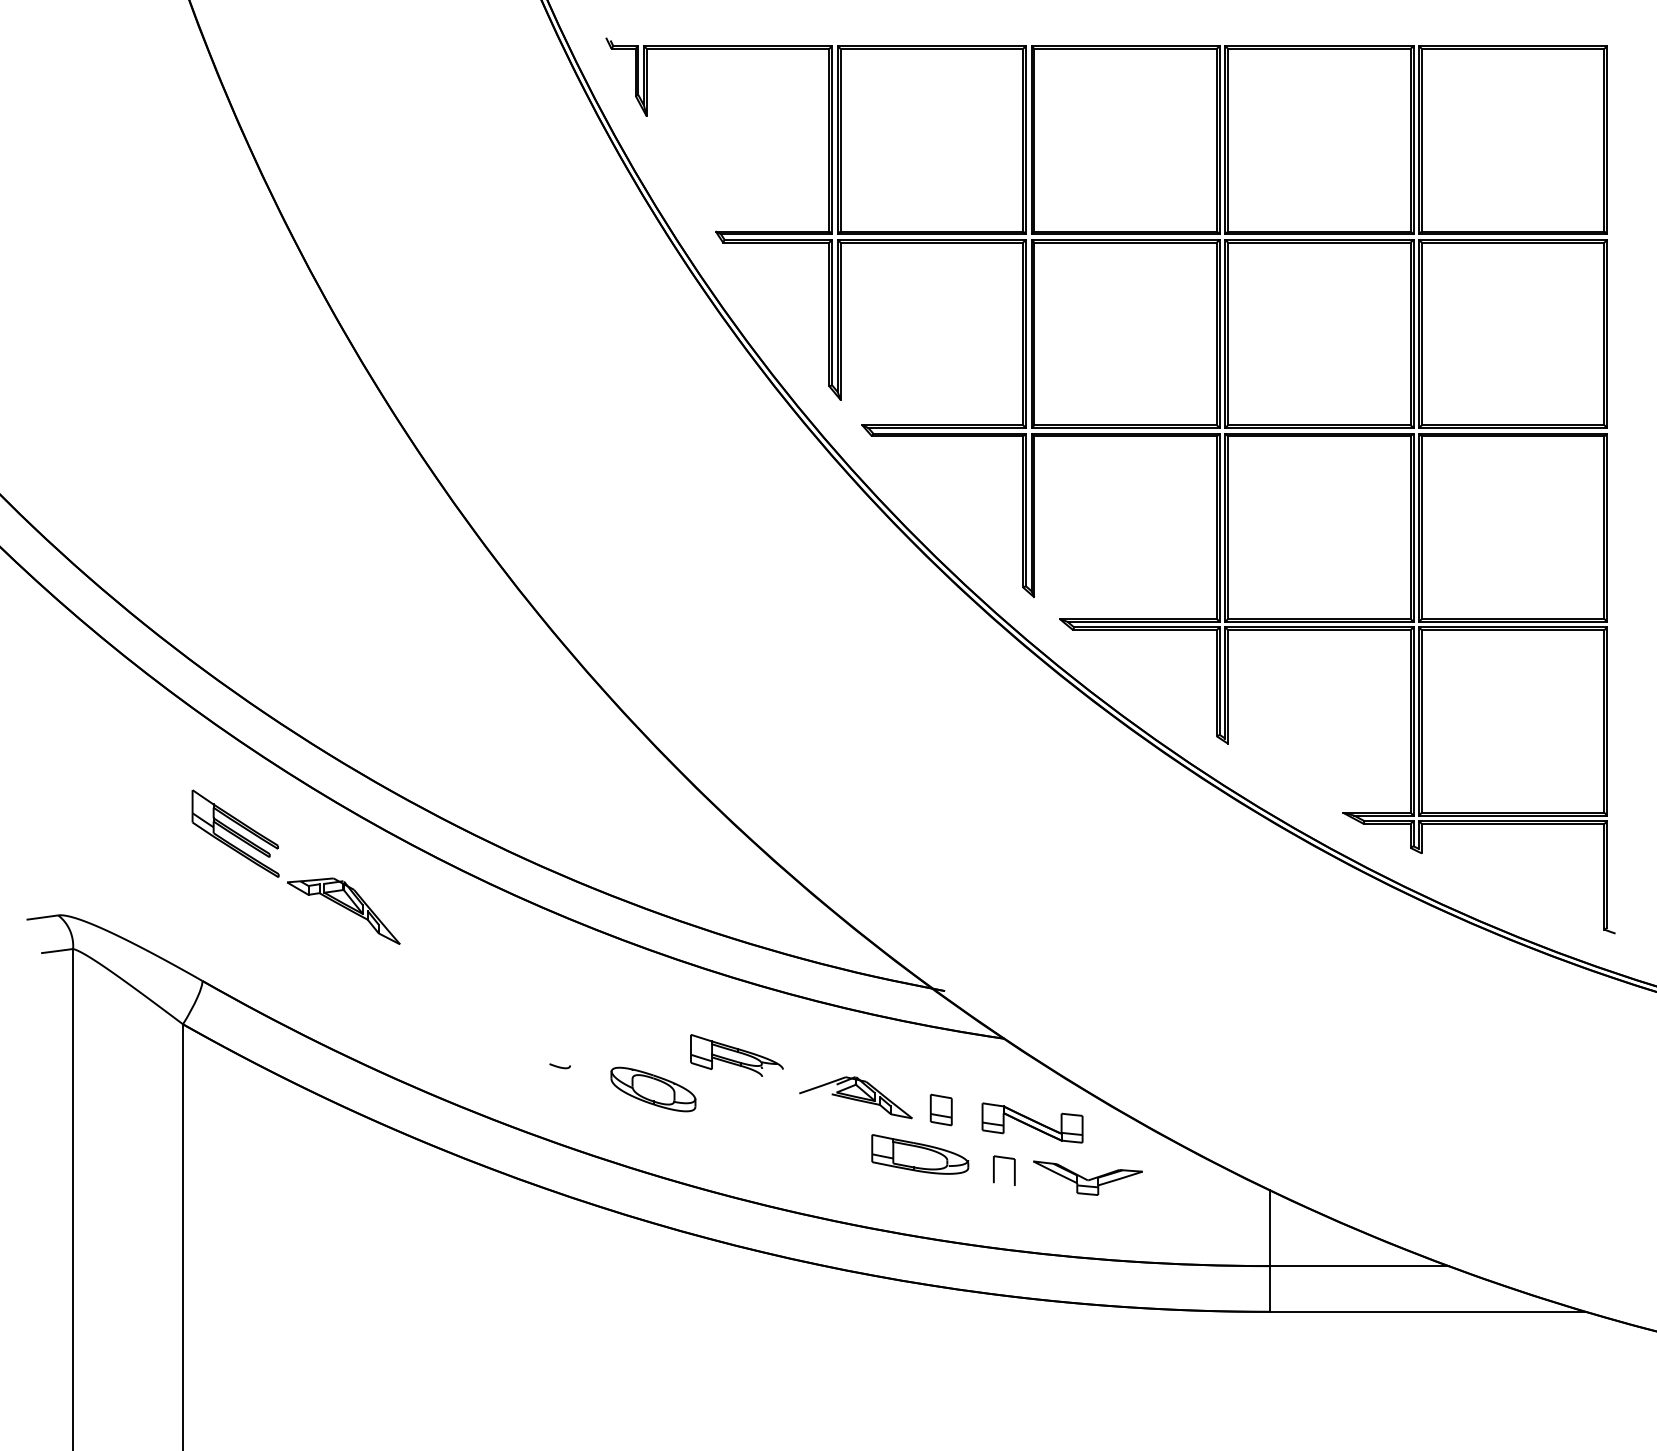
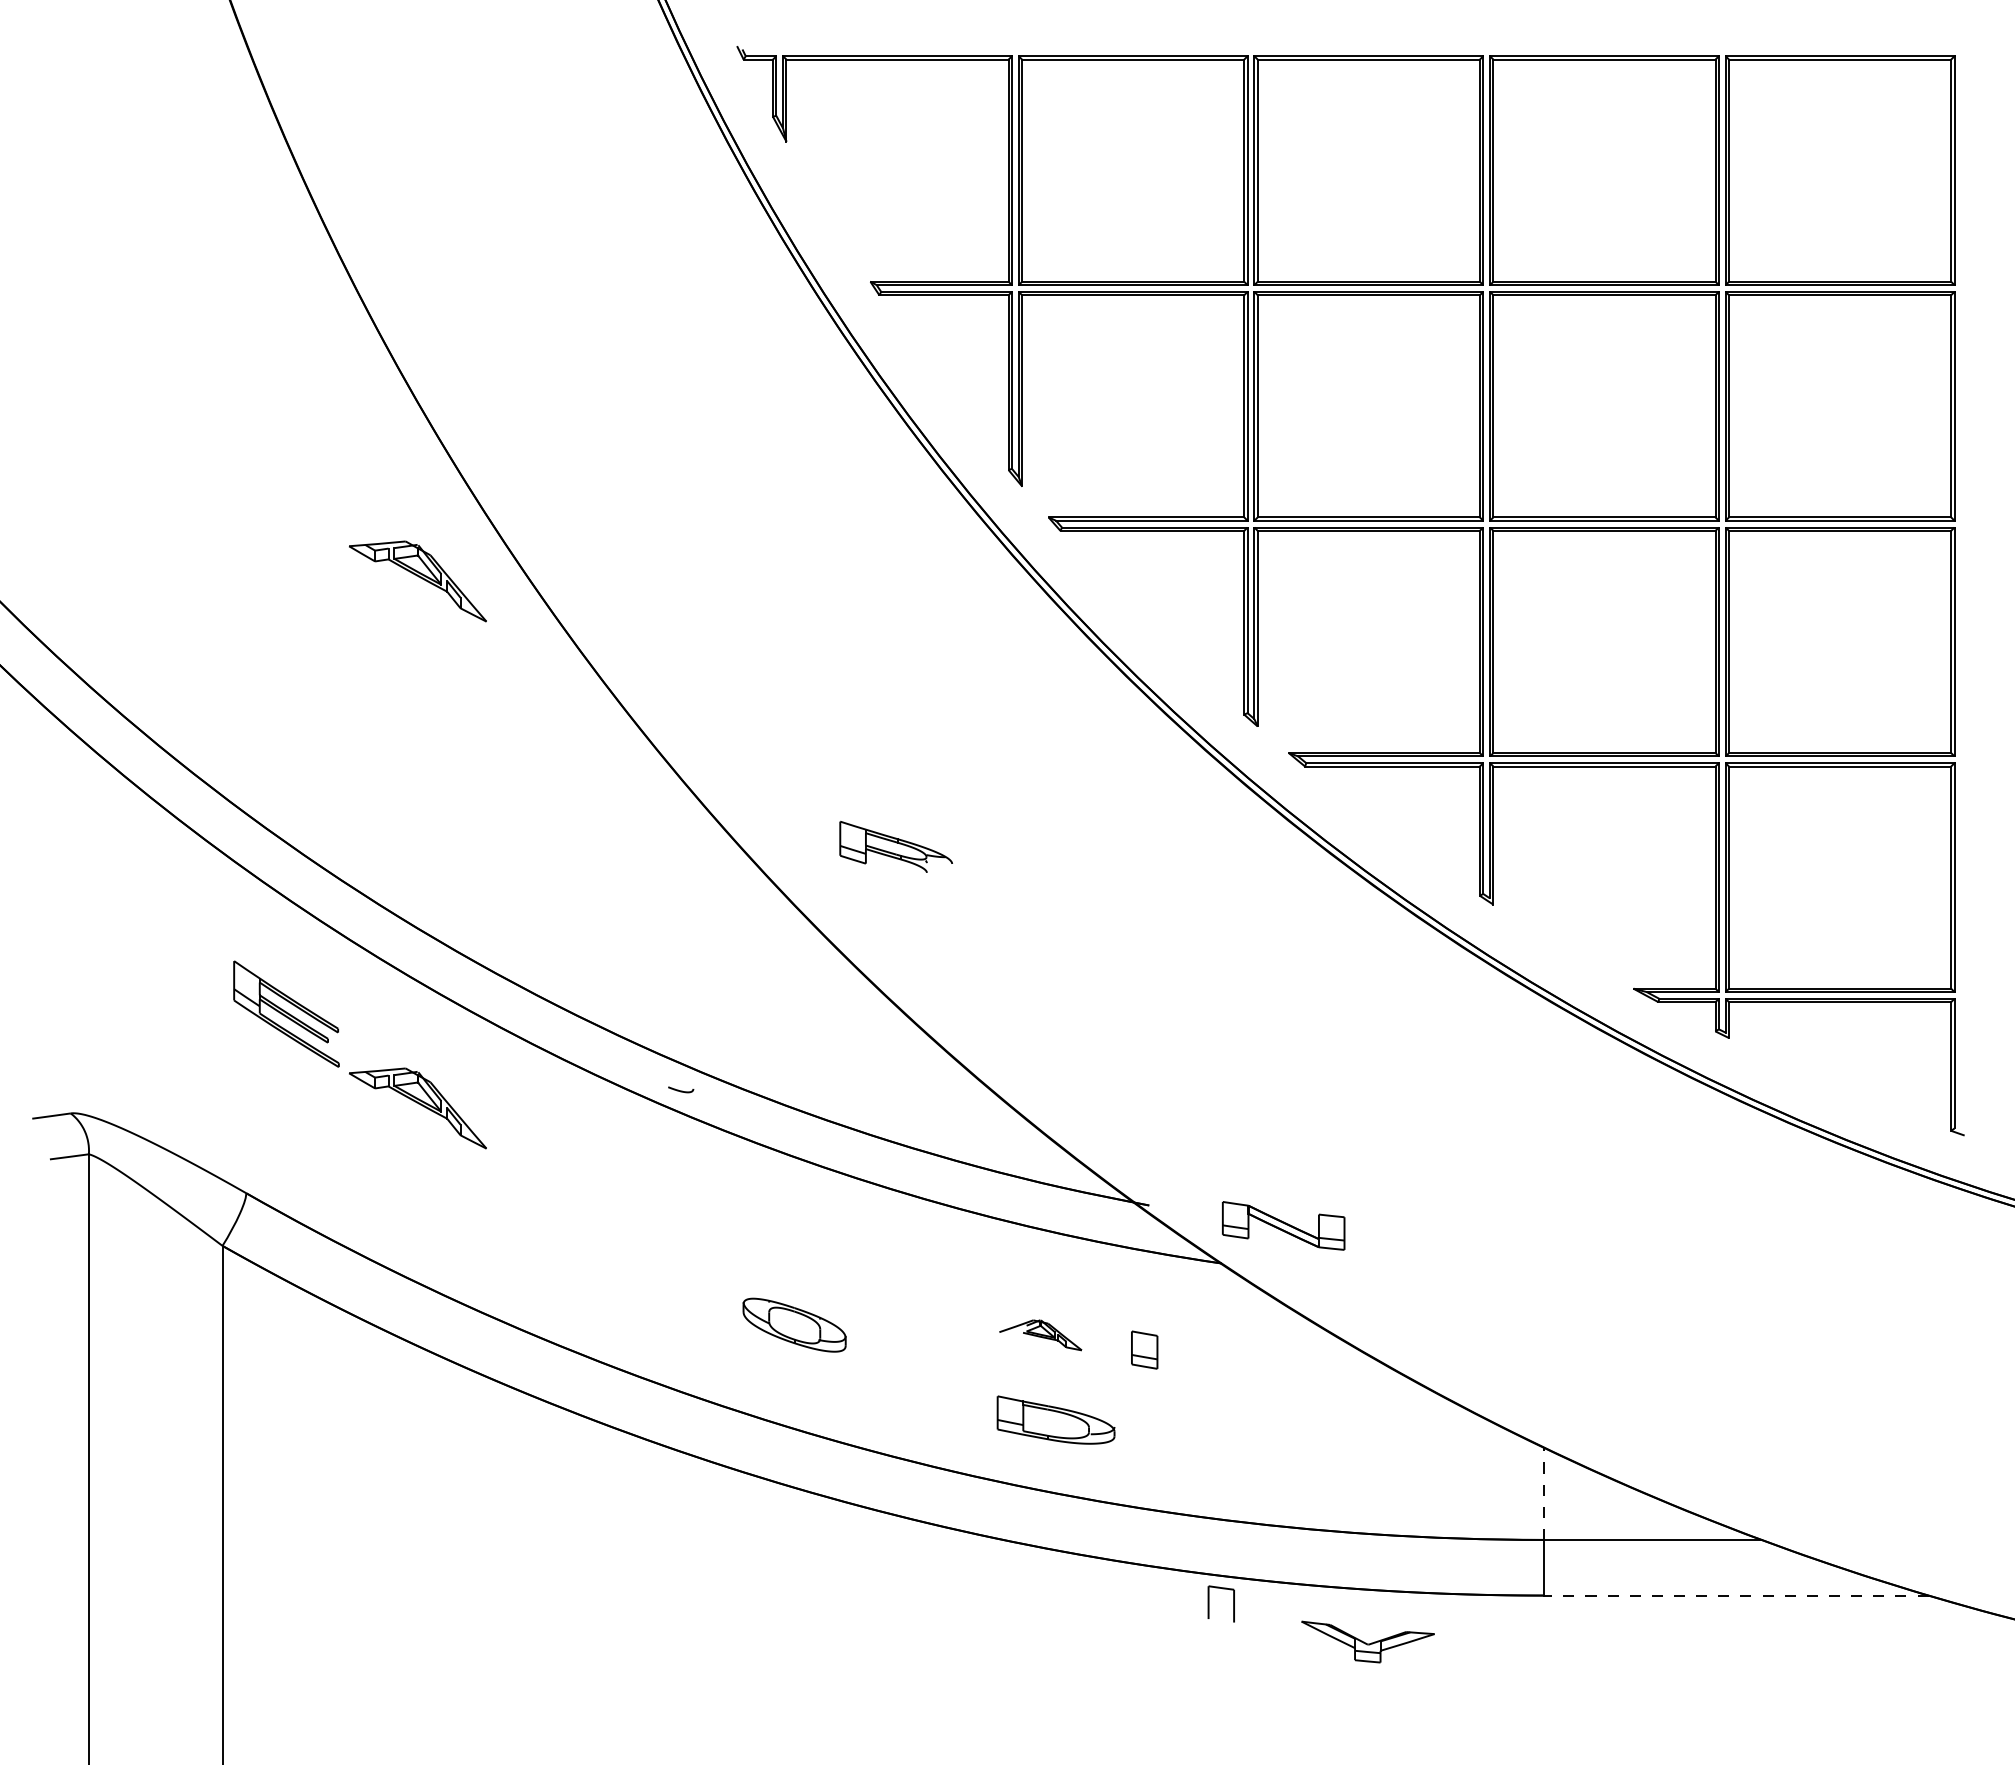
part: (343, 477) -> (417, 581), added
part: (736, 1055) -> (895, 846), moved
curve: (560, 1066) -> (681, 1090), moved
part: (855, 1098) -> (1040, 1335), size x0.6
part: (1032, 1122) -> (1283, 1225), moved
part: (919, 1153) -> (1055, 1419), moved
part: (994, 1170) -> (1209, 1603), moved
part: (1087, 1177) -> (1367, 1641), moved
line: (1270, 1227) -> (1544, 1493), solid -> dashed
line: (1427, 1311) -> (1735, 1595), solid -> dashed

